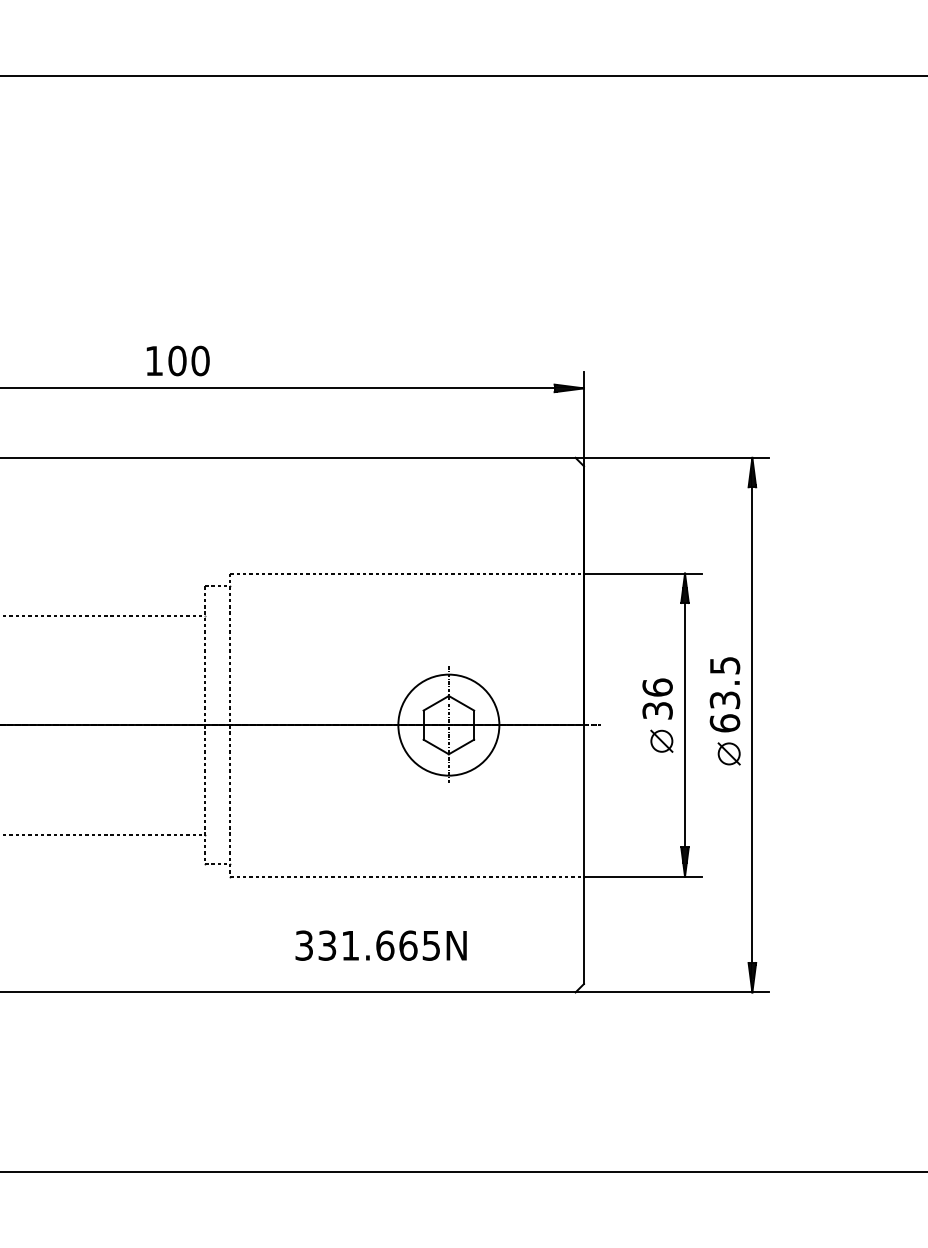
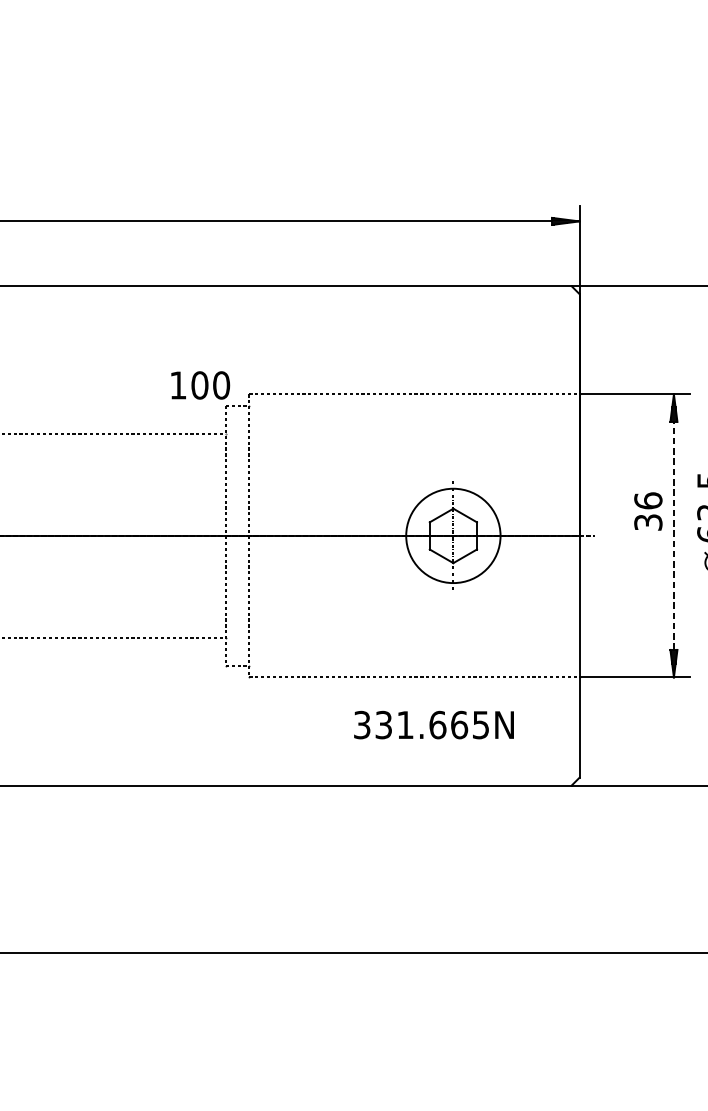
text: (177, 360) -> (199, 384), moved
line: (685, 724) -> (674, 535), solid -> dashed
part: (661, 740) -> (651, 550), removed
text: (380, 945) -> (433, 724), moved

